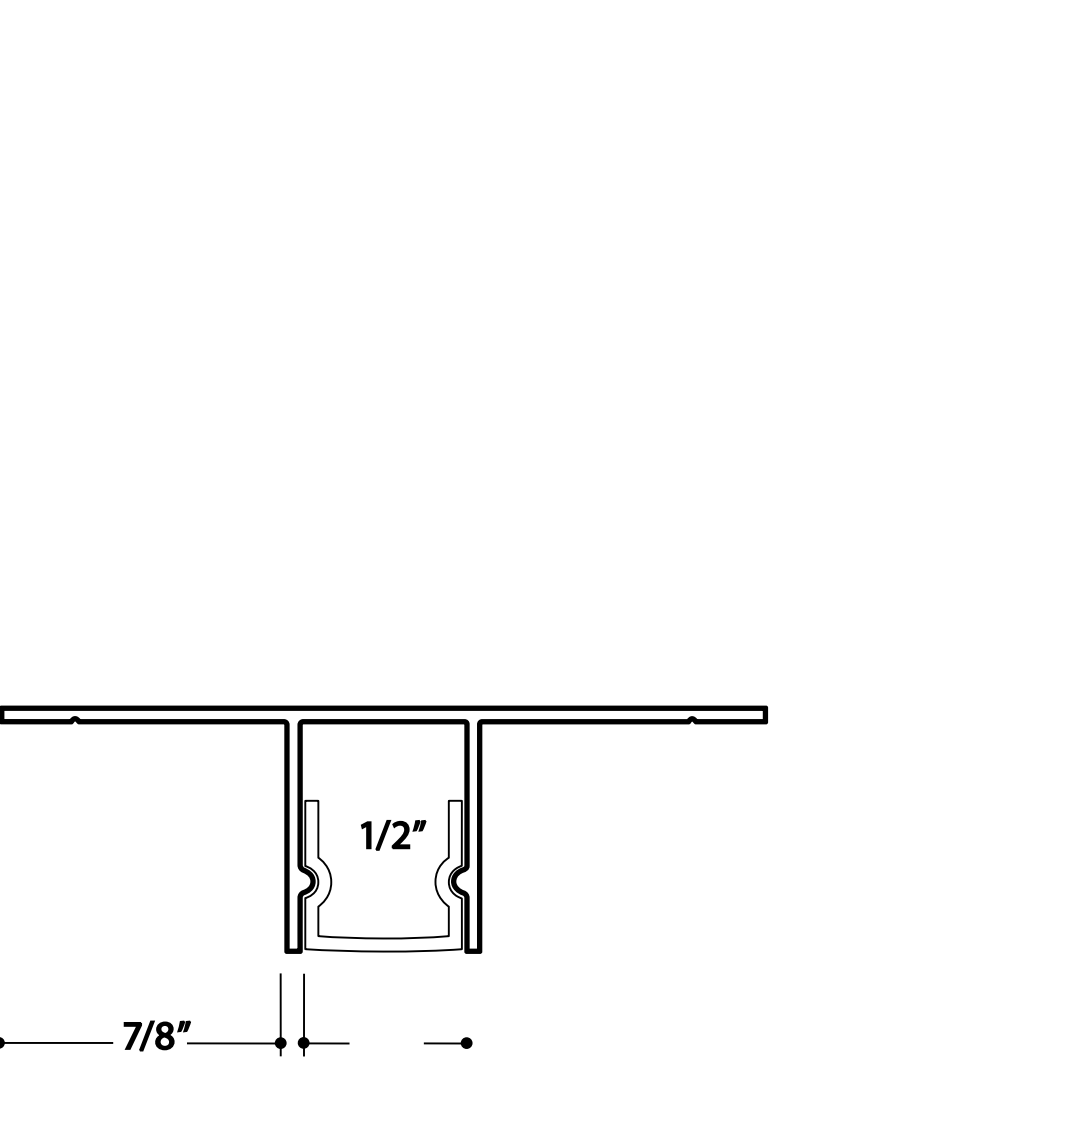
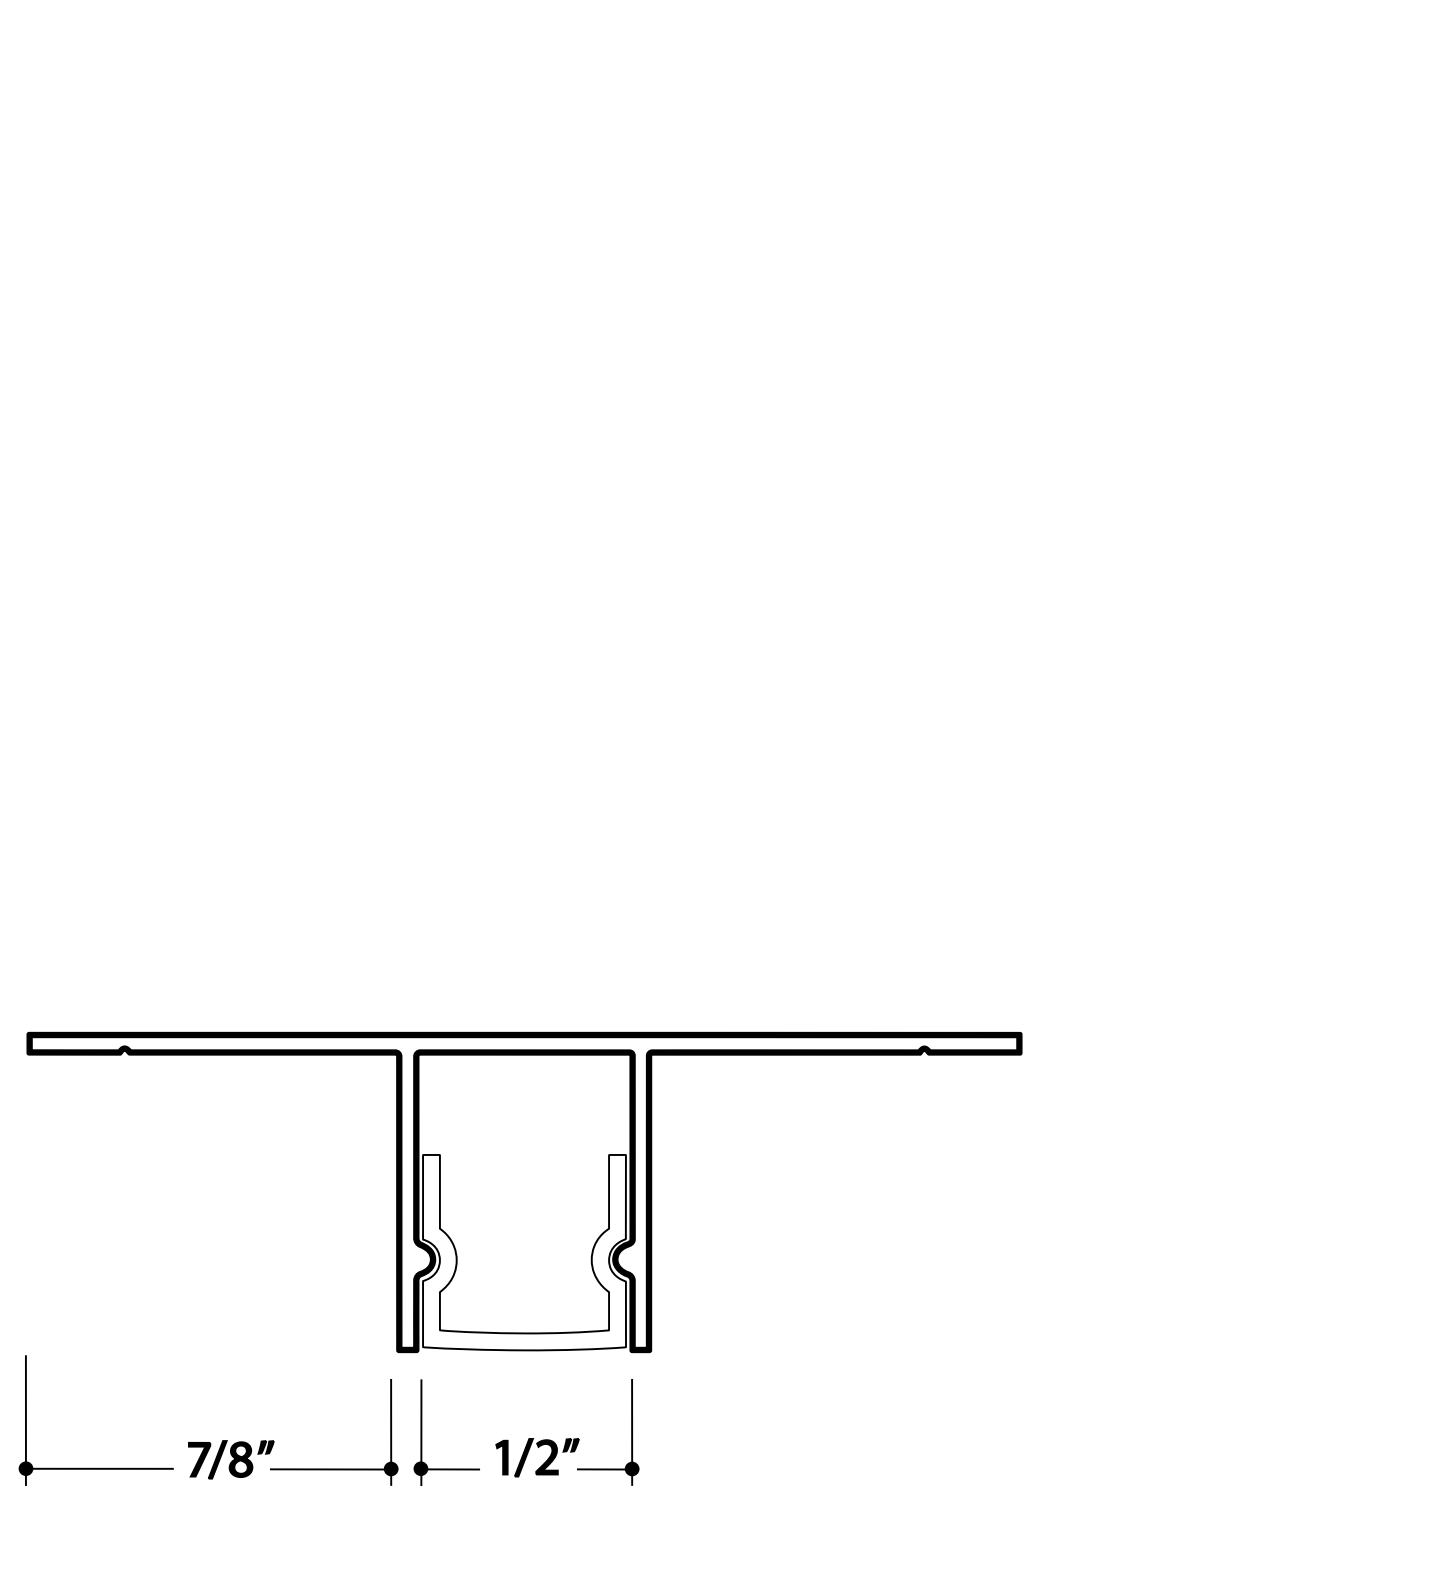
part: (398, 839) -> (543, 1463), moved
line: (466, 1014) -> (632, 1431), added

